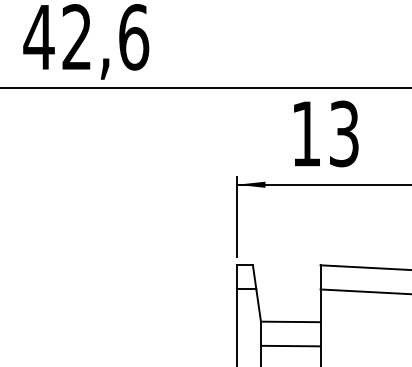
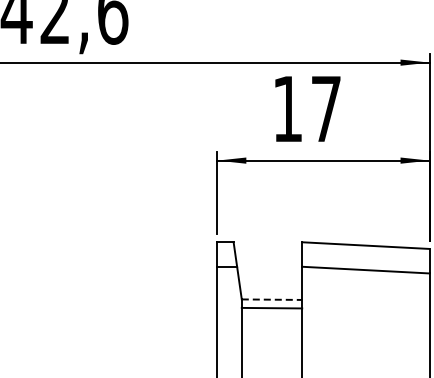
text: (343, 133) -> (325, 108), 13 -> 17
line: (291, 321) -> (272, 299), solid -> dashed
line: (290, 345) -> (271, 307), moved

